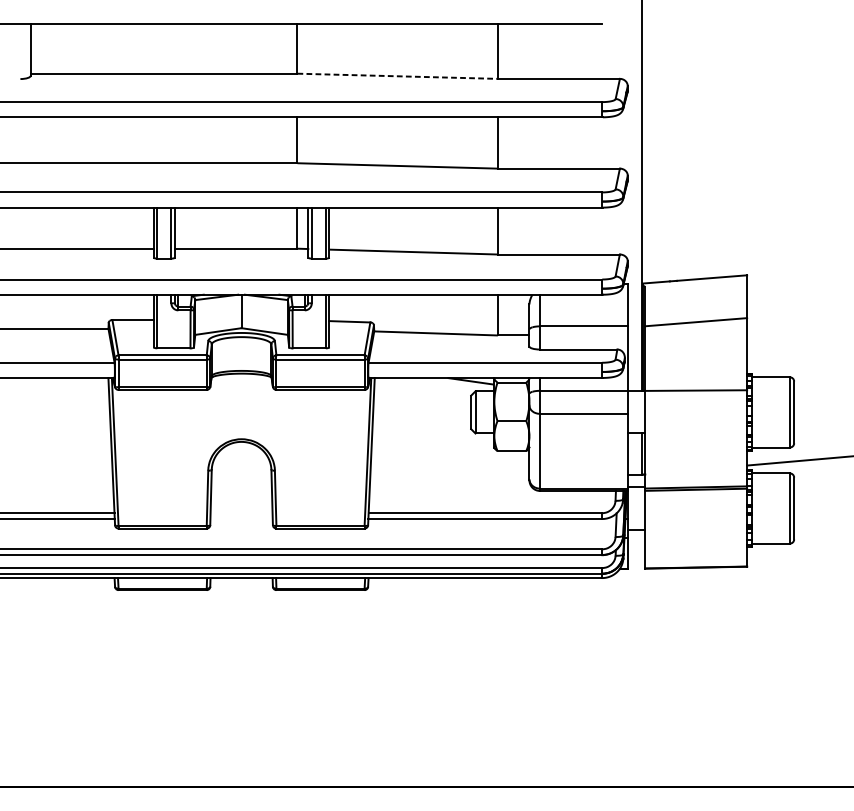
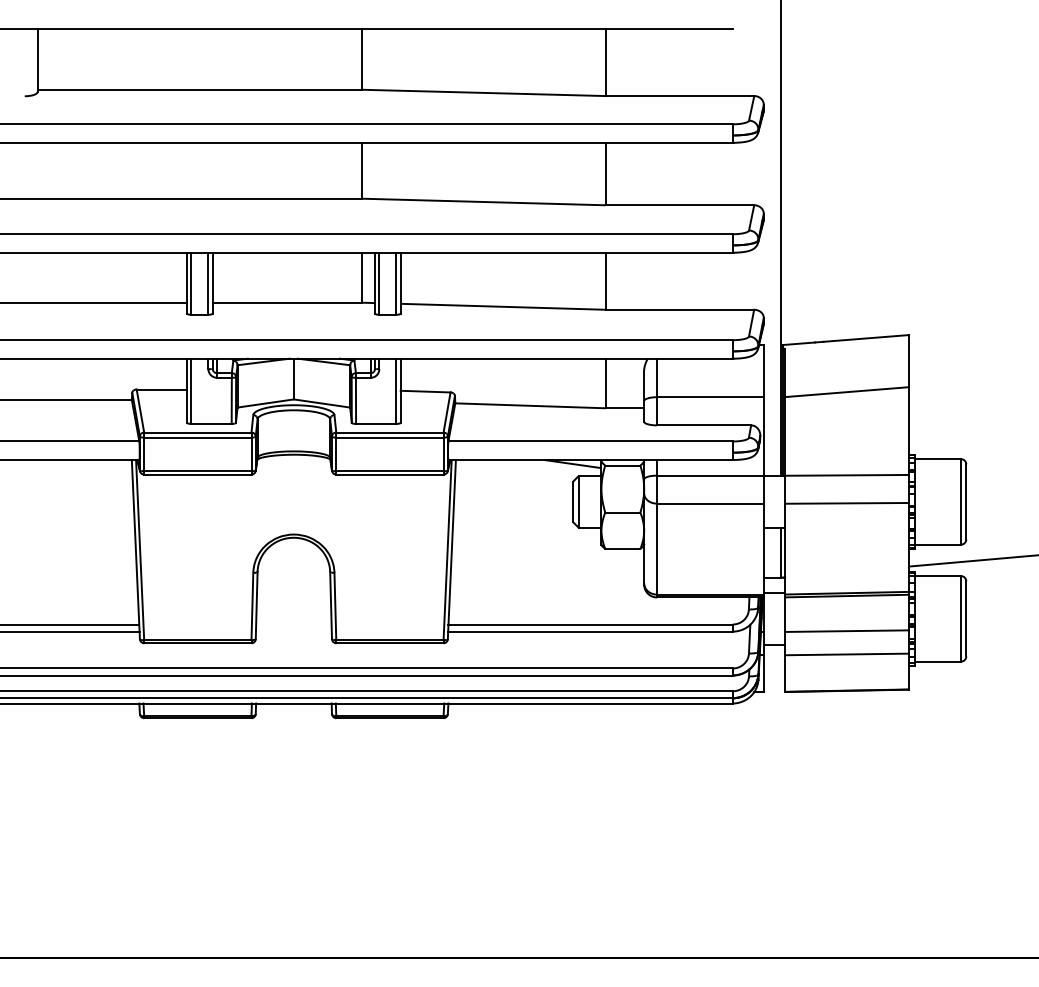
line: (397, 75) -> (483, 92), dashed -> solid
line: (696, 412) -> (847, 502), added
line: (696, 518) -> (847, 630), added
line: (696, 537) -> (847, 654), added

